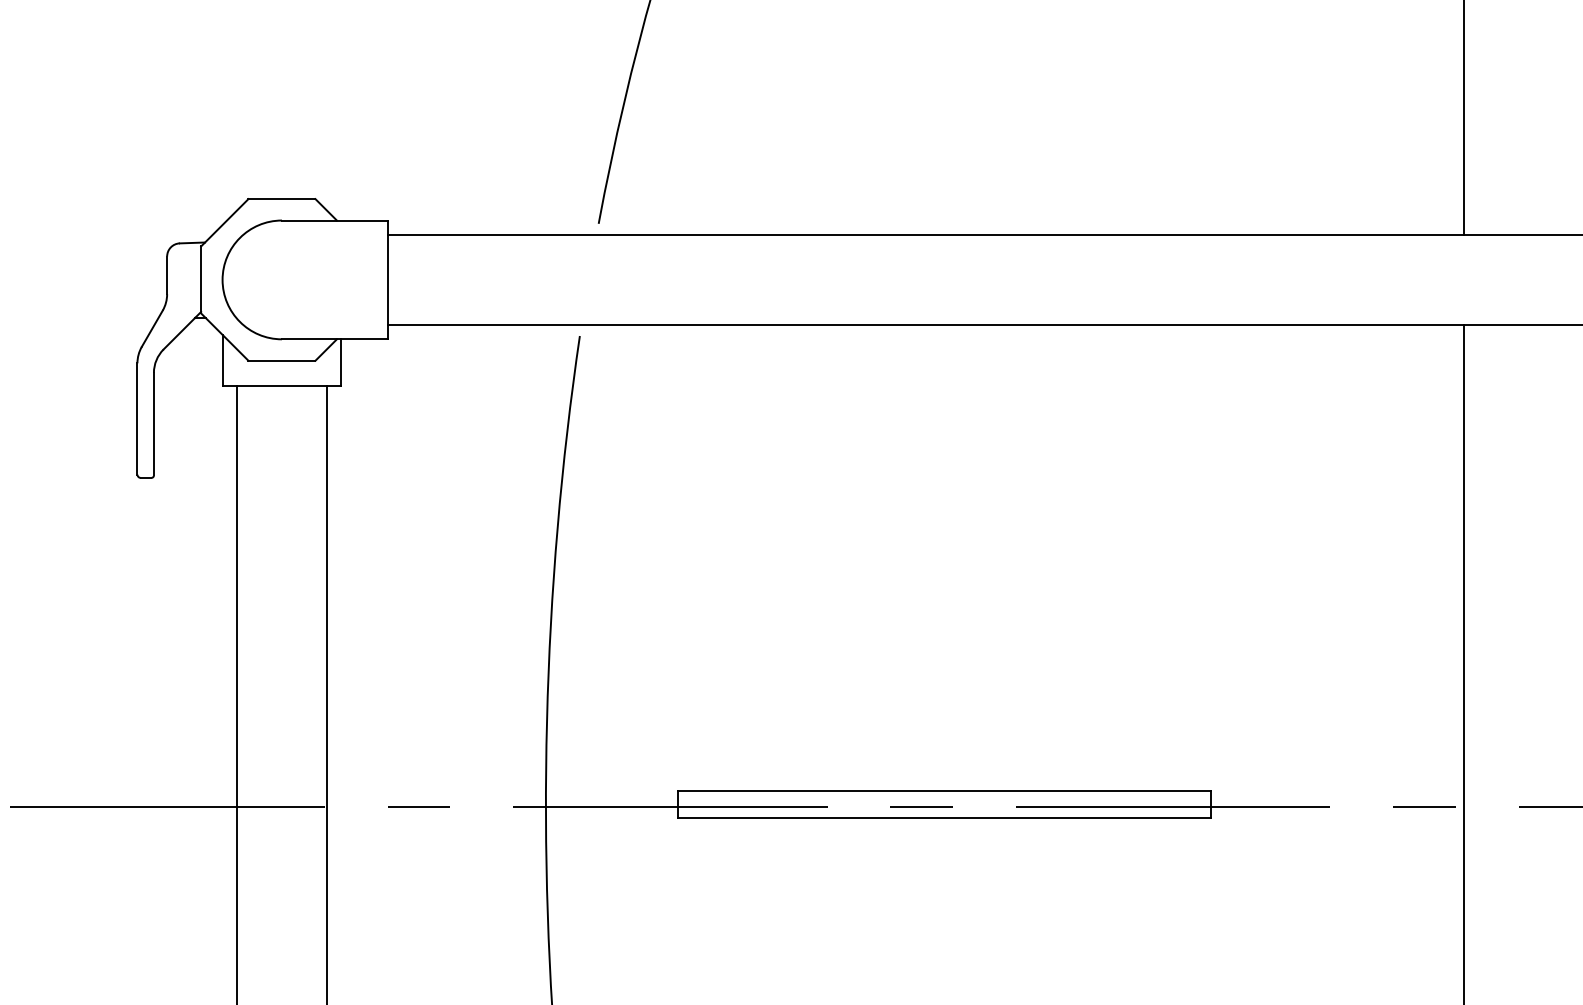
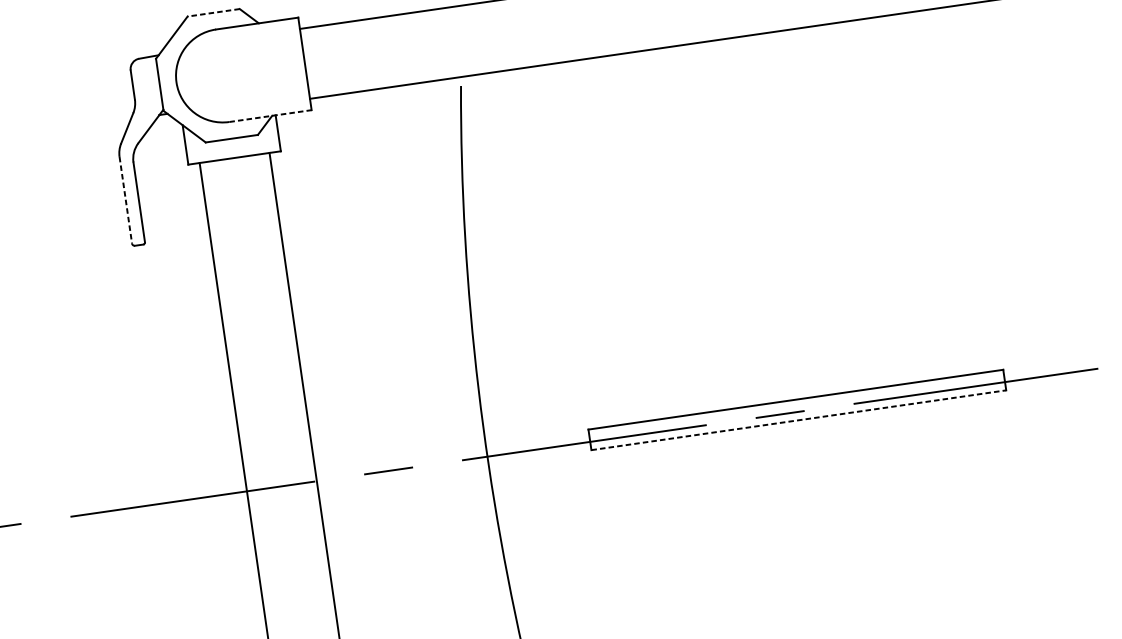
line: (281, 199) -> (213, 13), solid -> dashed
line: (334, 339) -> (270, 116), solid -> dashed
line: (137, 418) -> (125, 199), solid -> dashed
line: (944, 817) -> (798, 420), solid -> dashed

